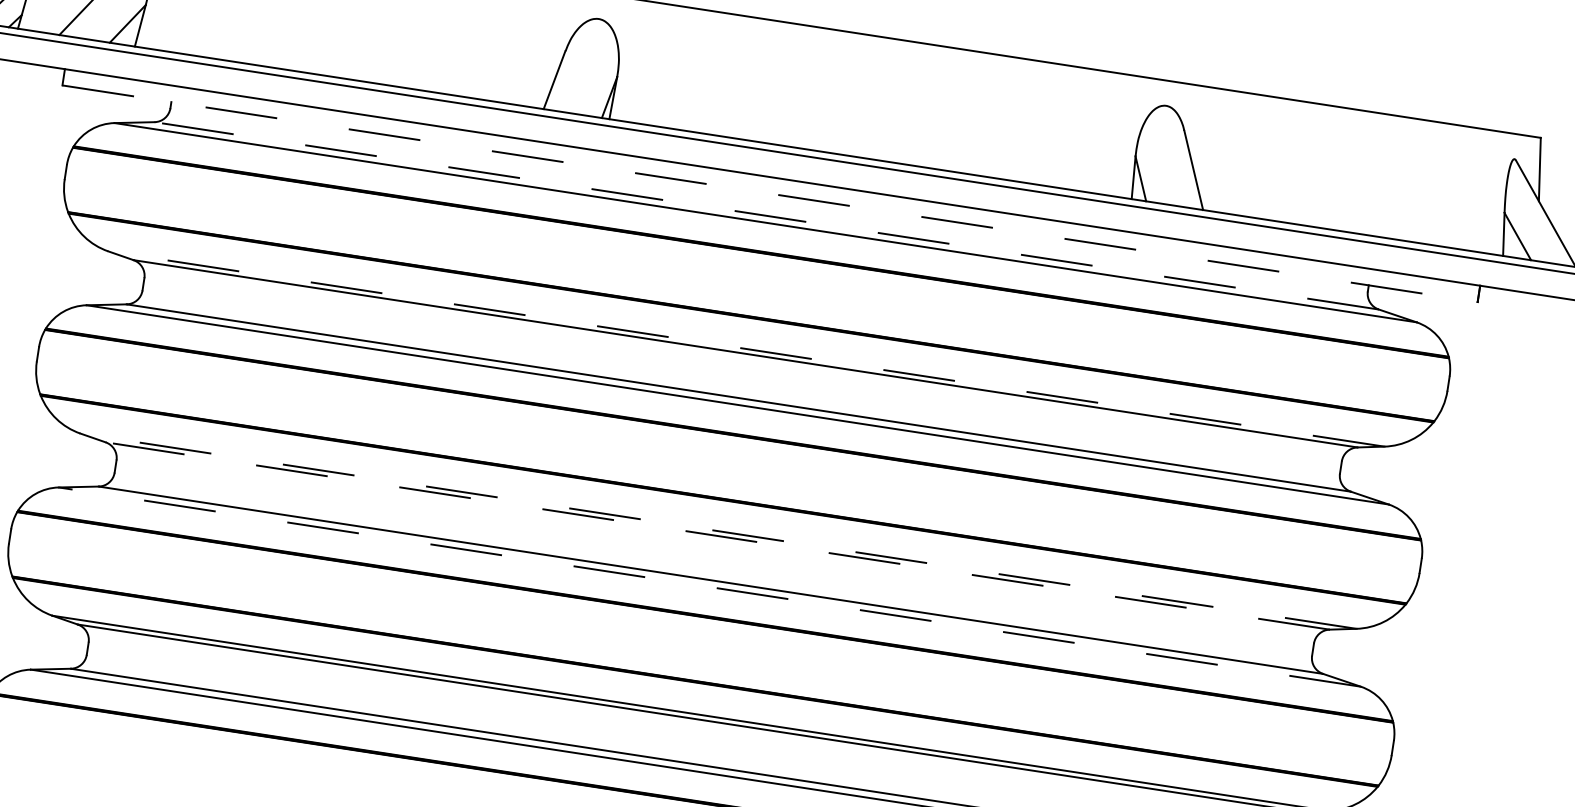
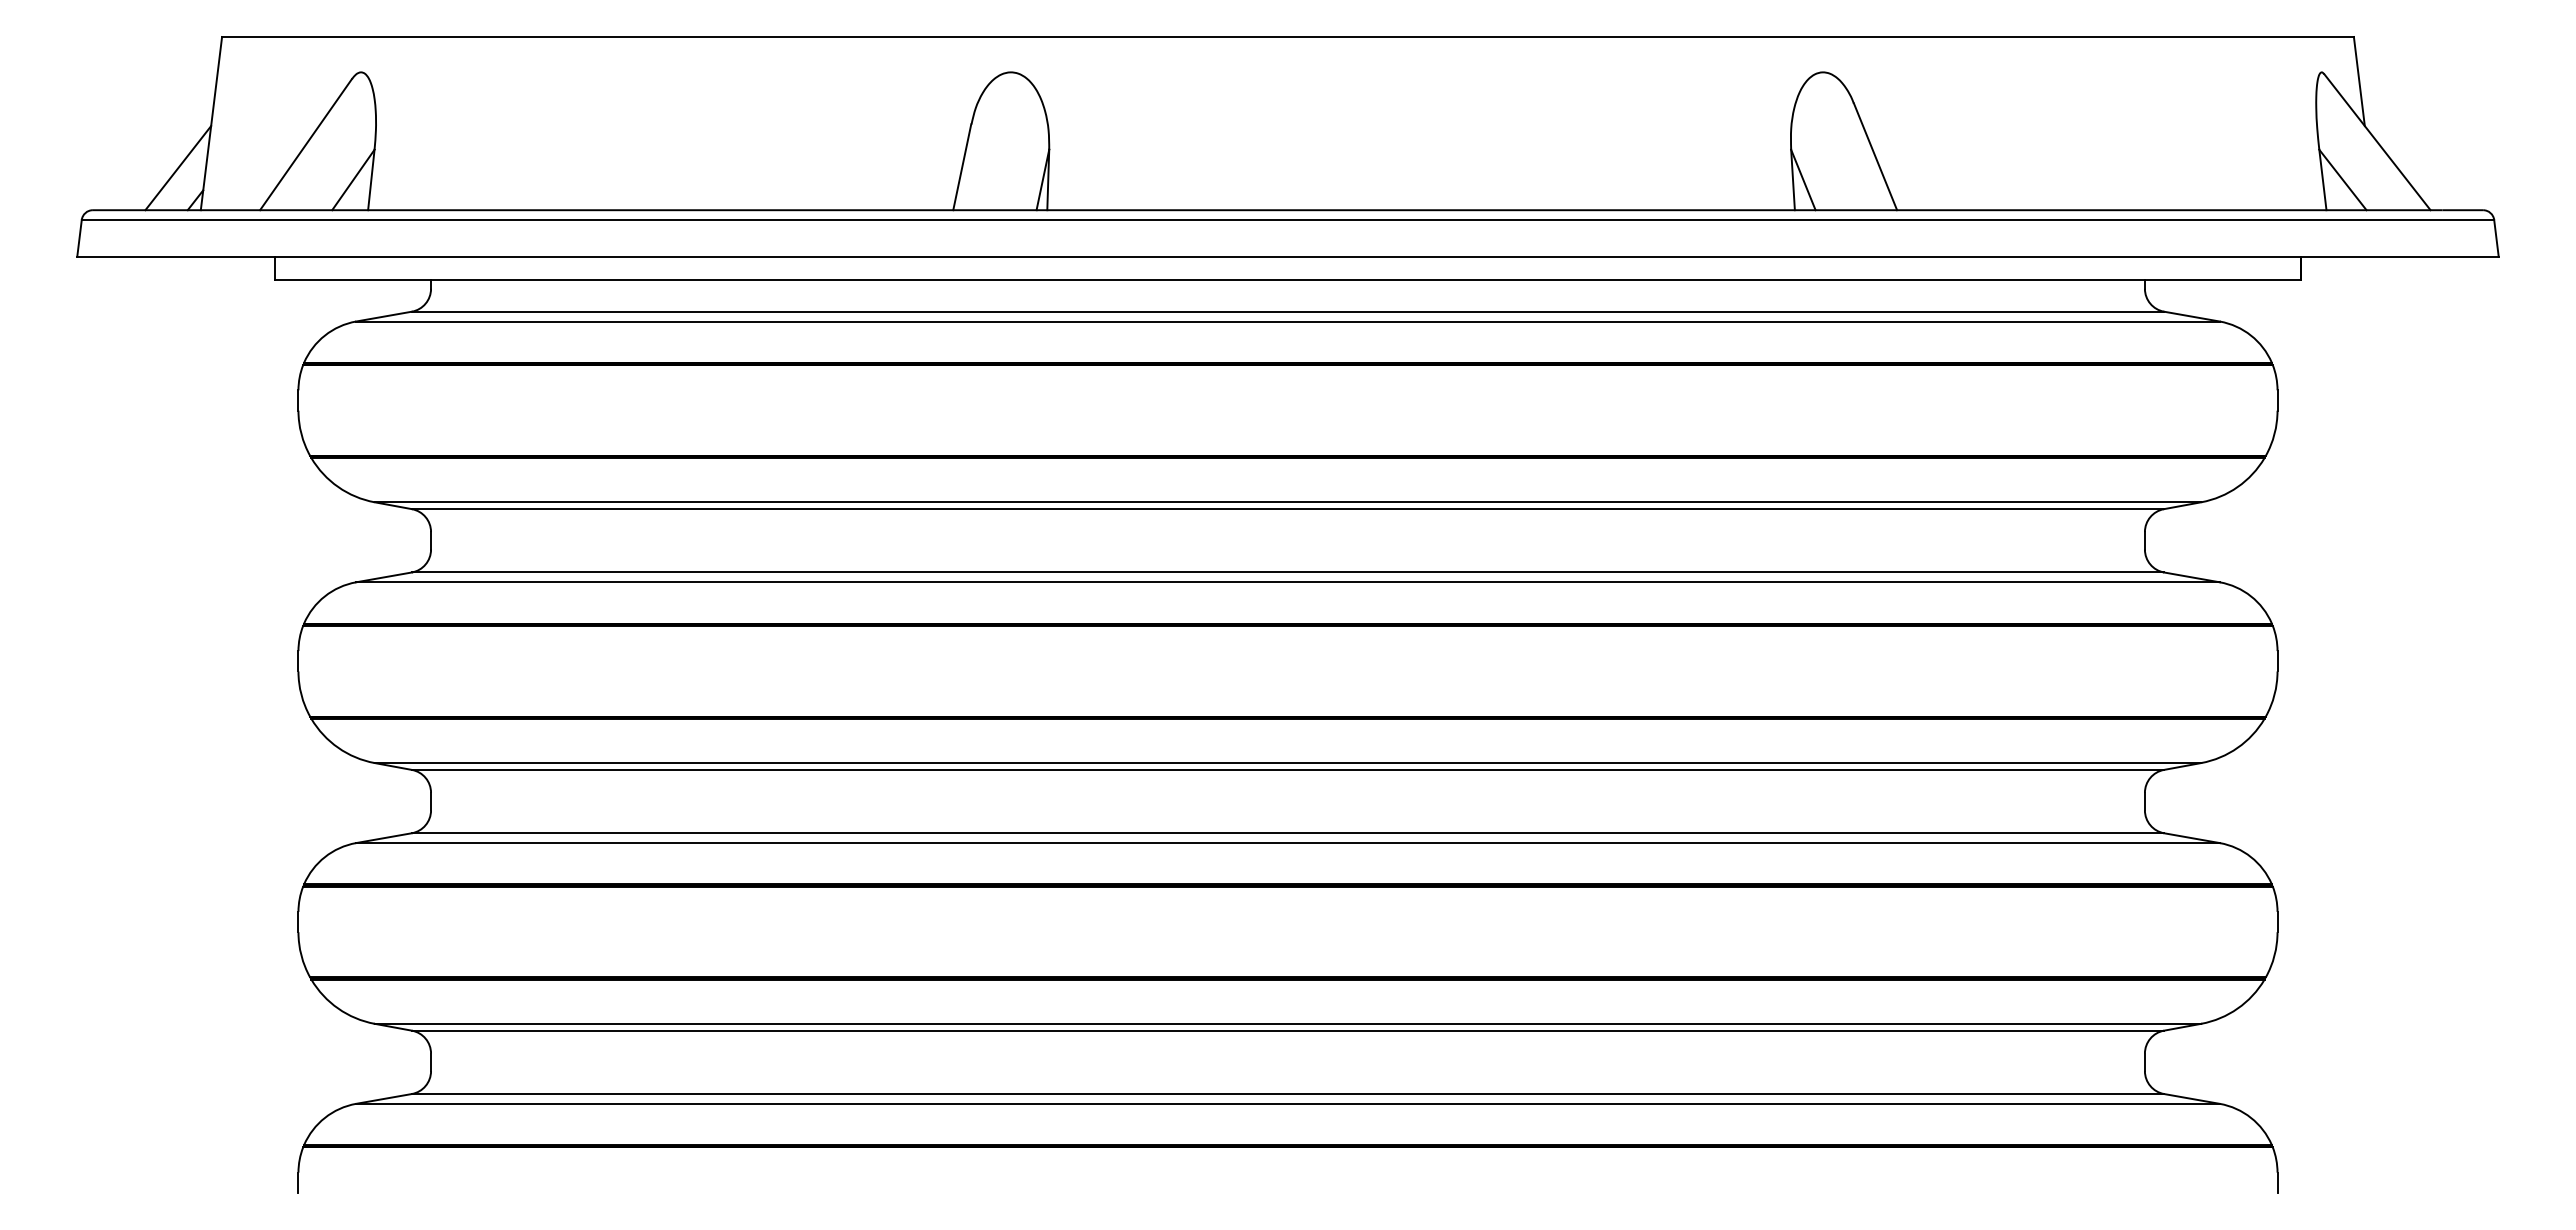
line: (769, 193) -> (1287, 280), dashed -> solid
line: (766, 215) -> (1287, 311), dashed -> solid
line: (745, 349) -> (1287, 502), dashed -> solid
line: (718, 531) -> (1287, 763), dashed -> solid
line: (717, 535) -> (1287, 769), dashed -> solid
line: (709, 587) -> (1287, 843), dashed -> solid

